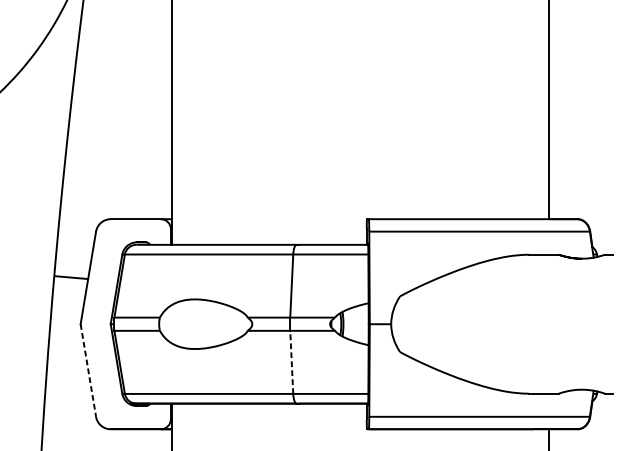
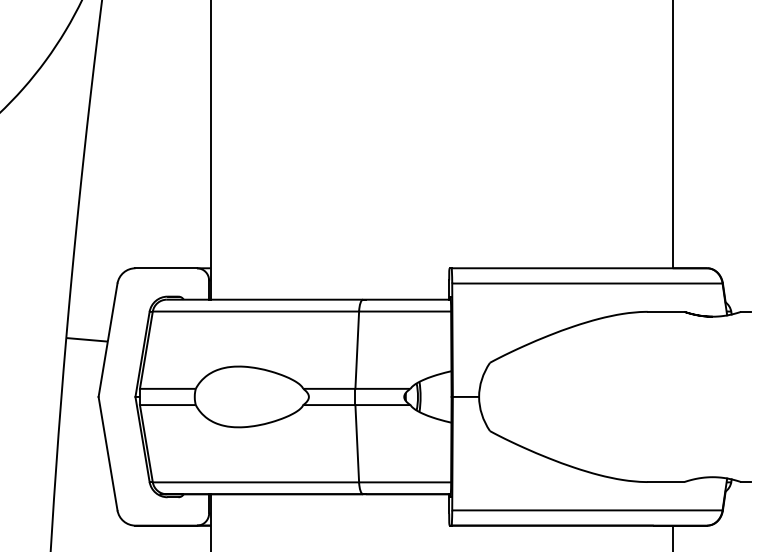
line: (291, 362) -> (357, 443), dashed -> solid
line: (88, 371) -> (108, 454), dashed -> solid

